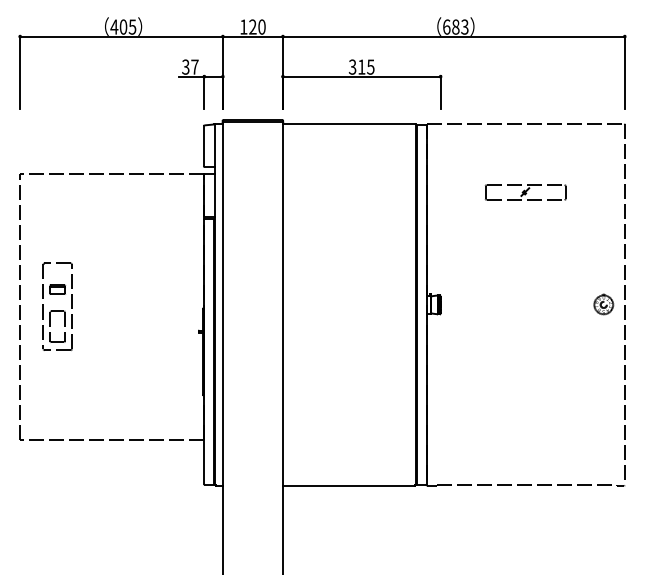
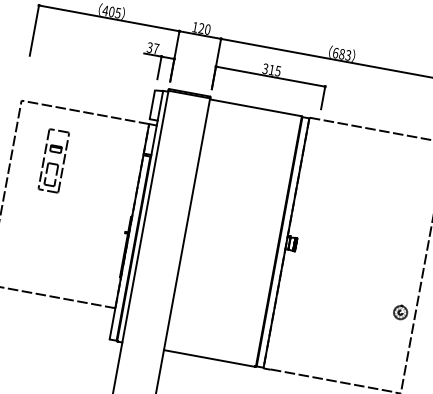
part: (525, 192) -> (369, 177), removed
part: (603, 304) -> (400, 312), moved
part: (57, 306) -> (53, 160), moved

